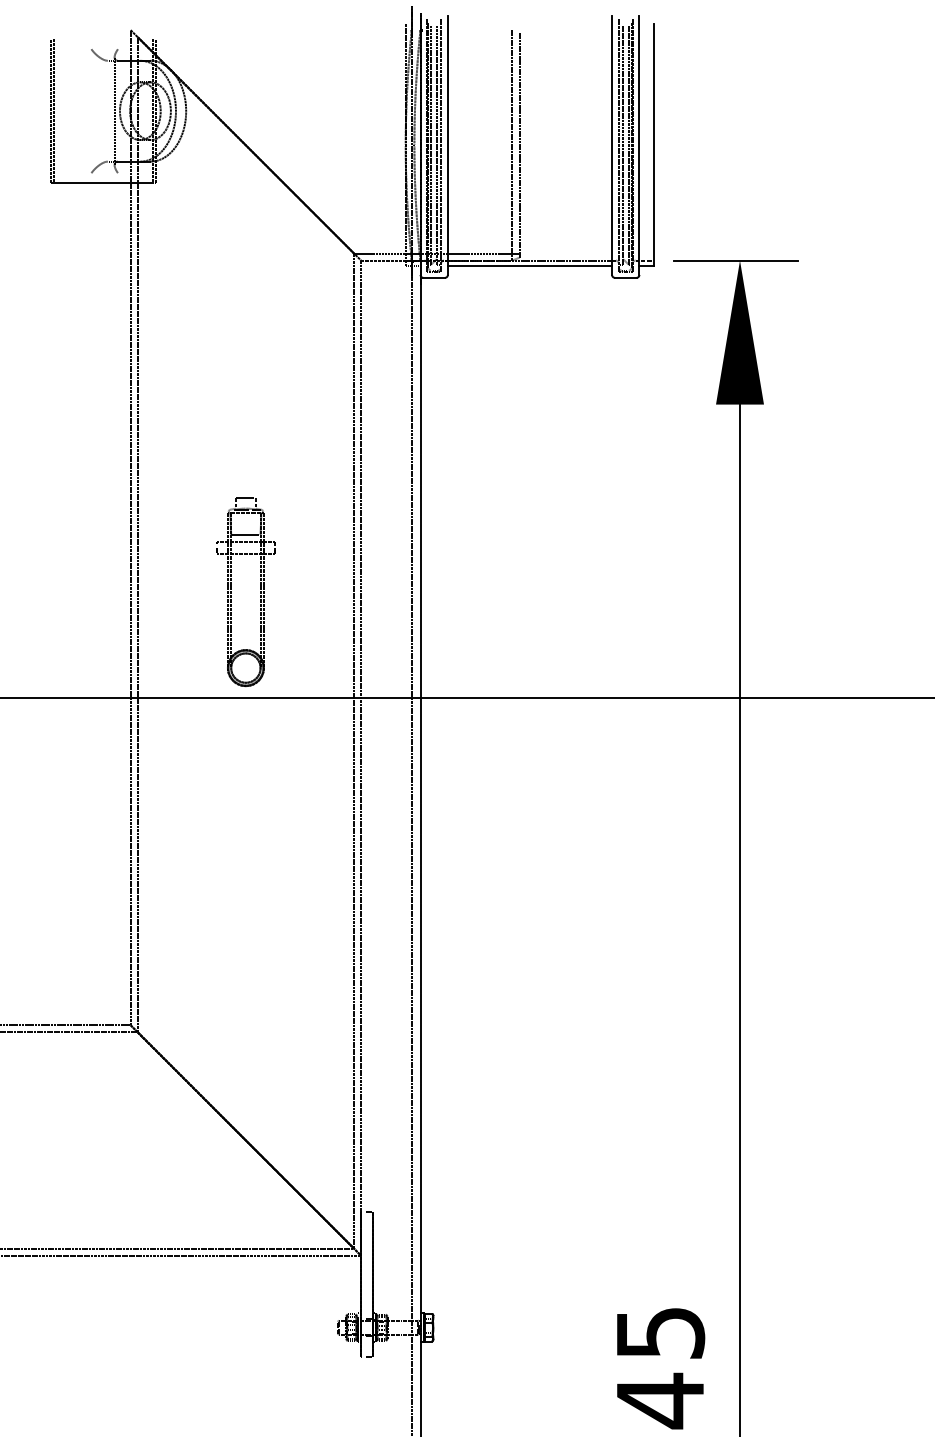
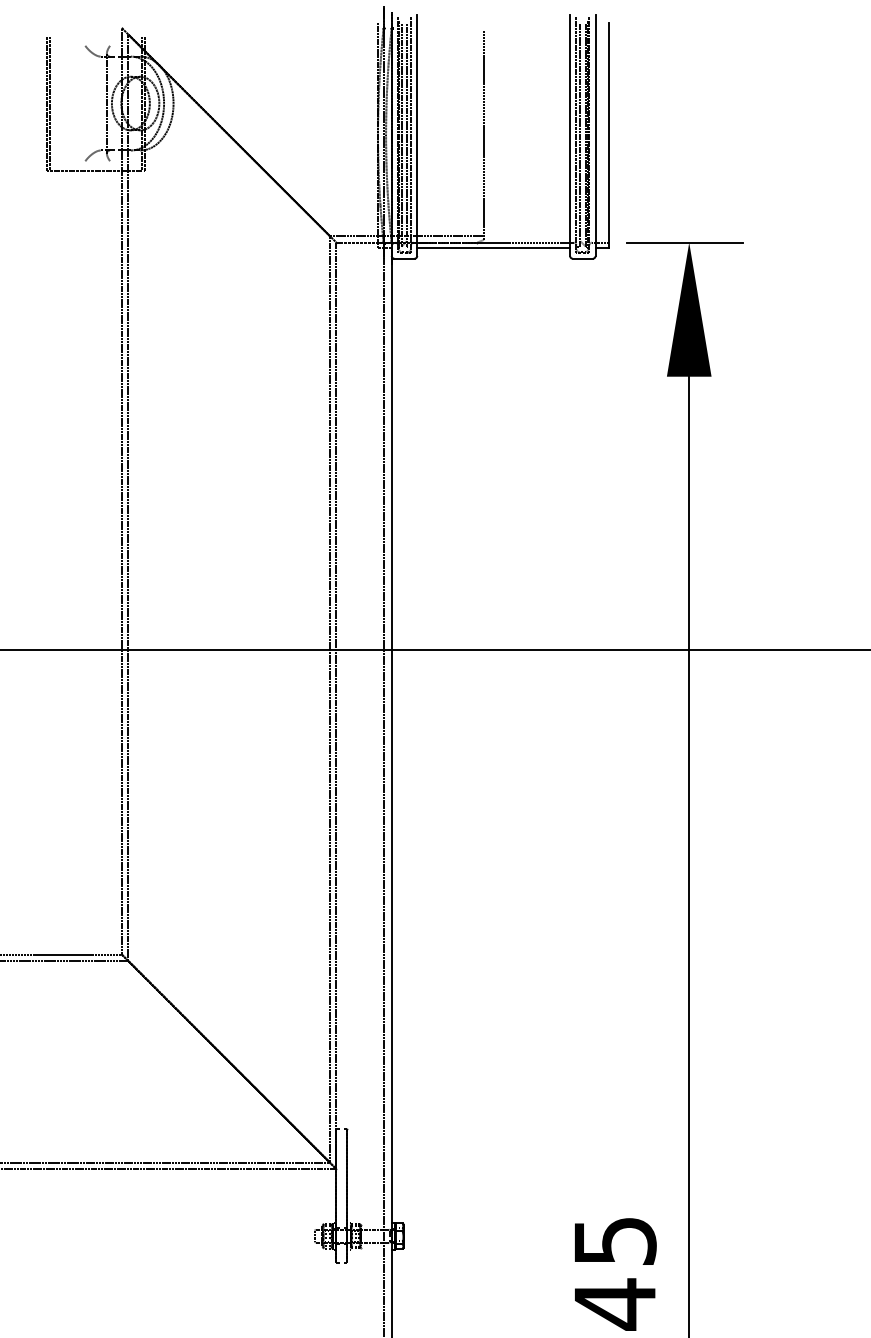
line: (512, 145) -> (477, 135), removed
part: (260, 592) -> (242, 551), removed

